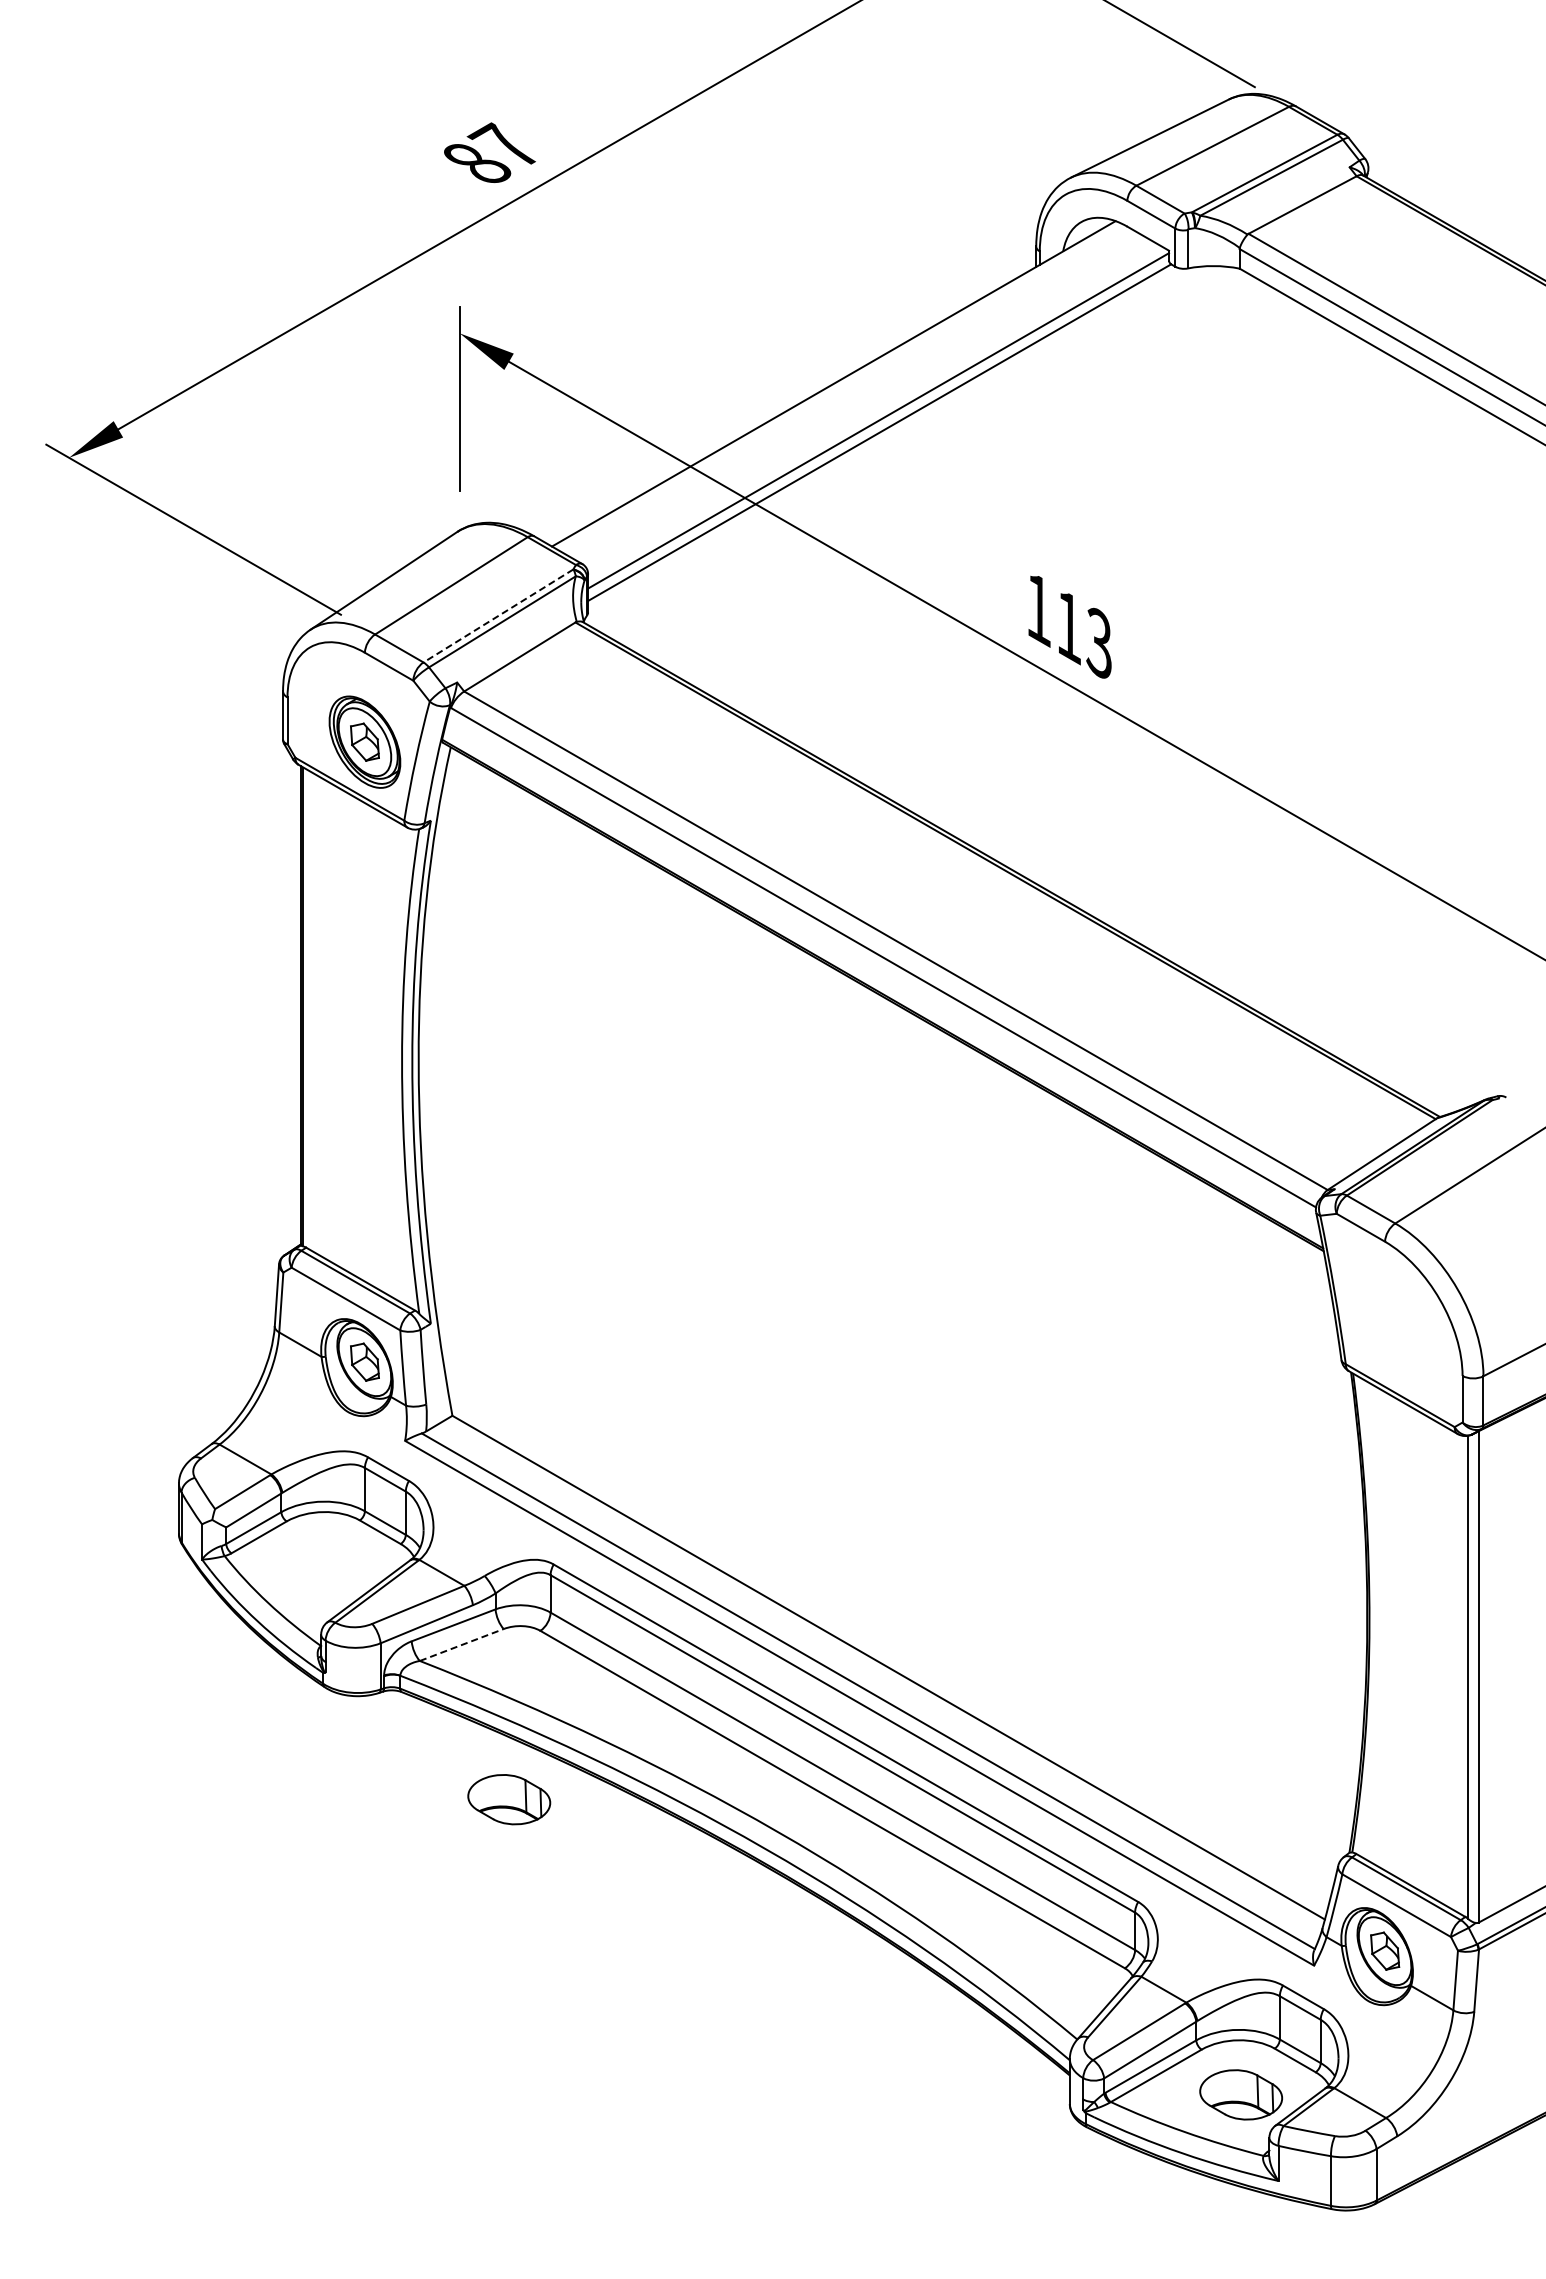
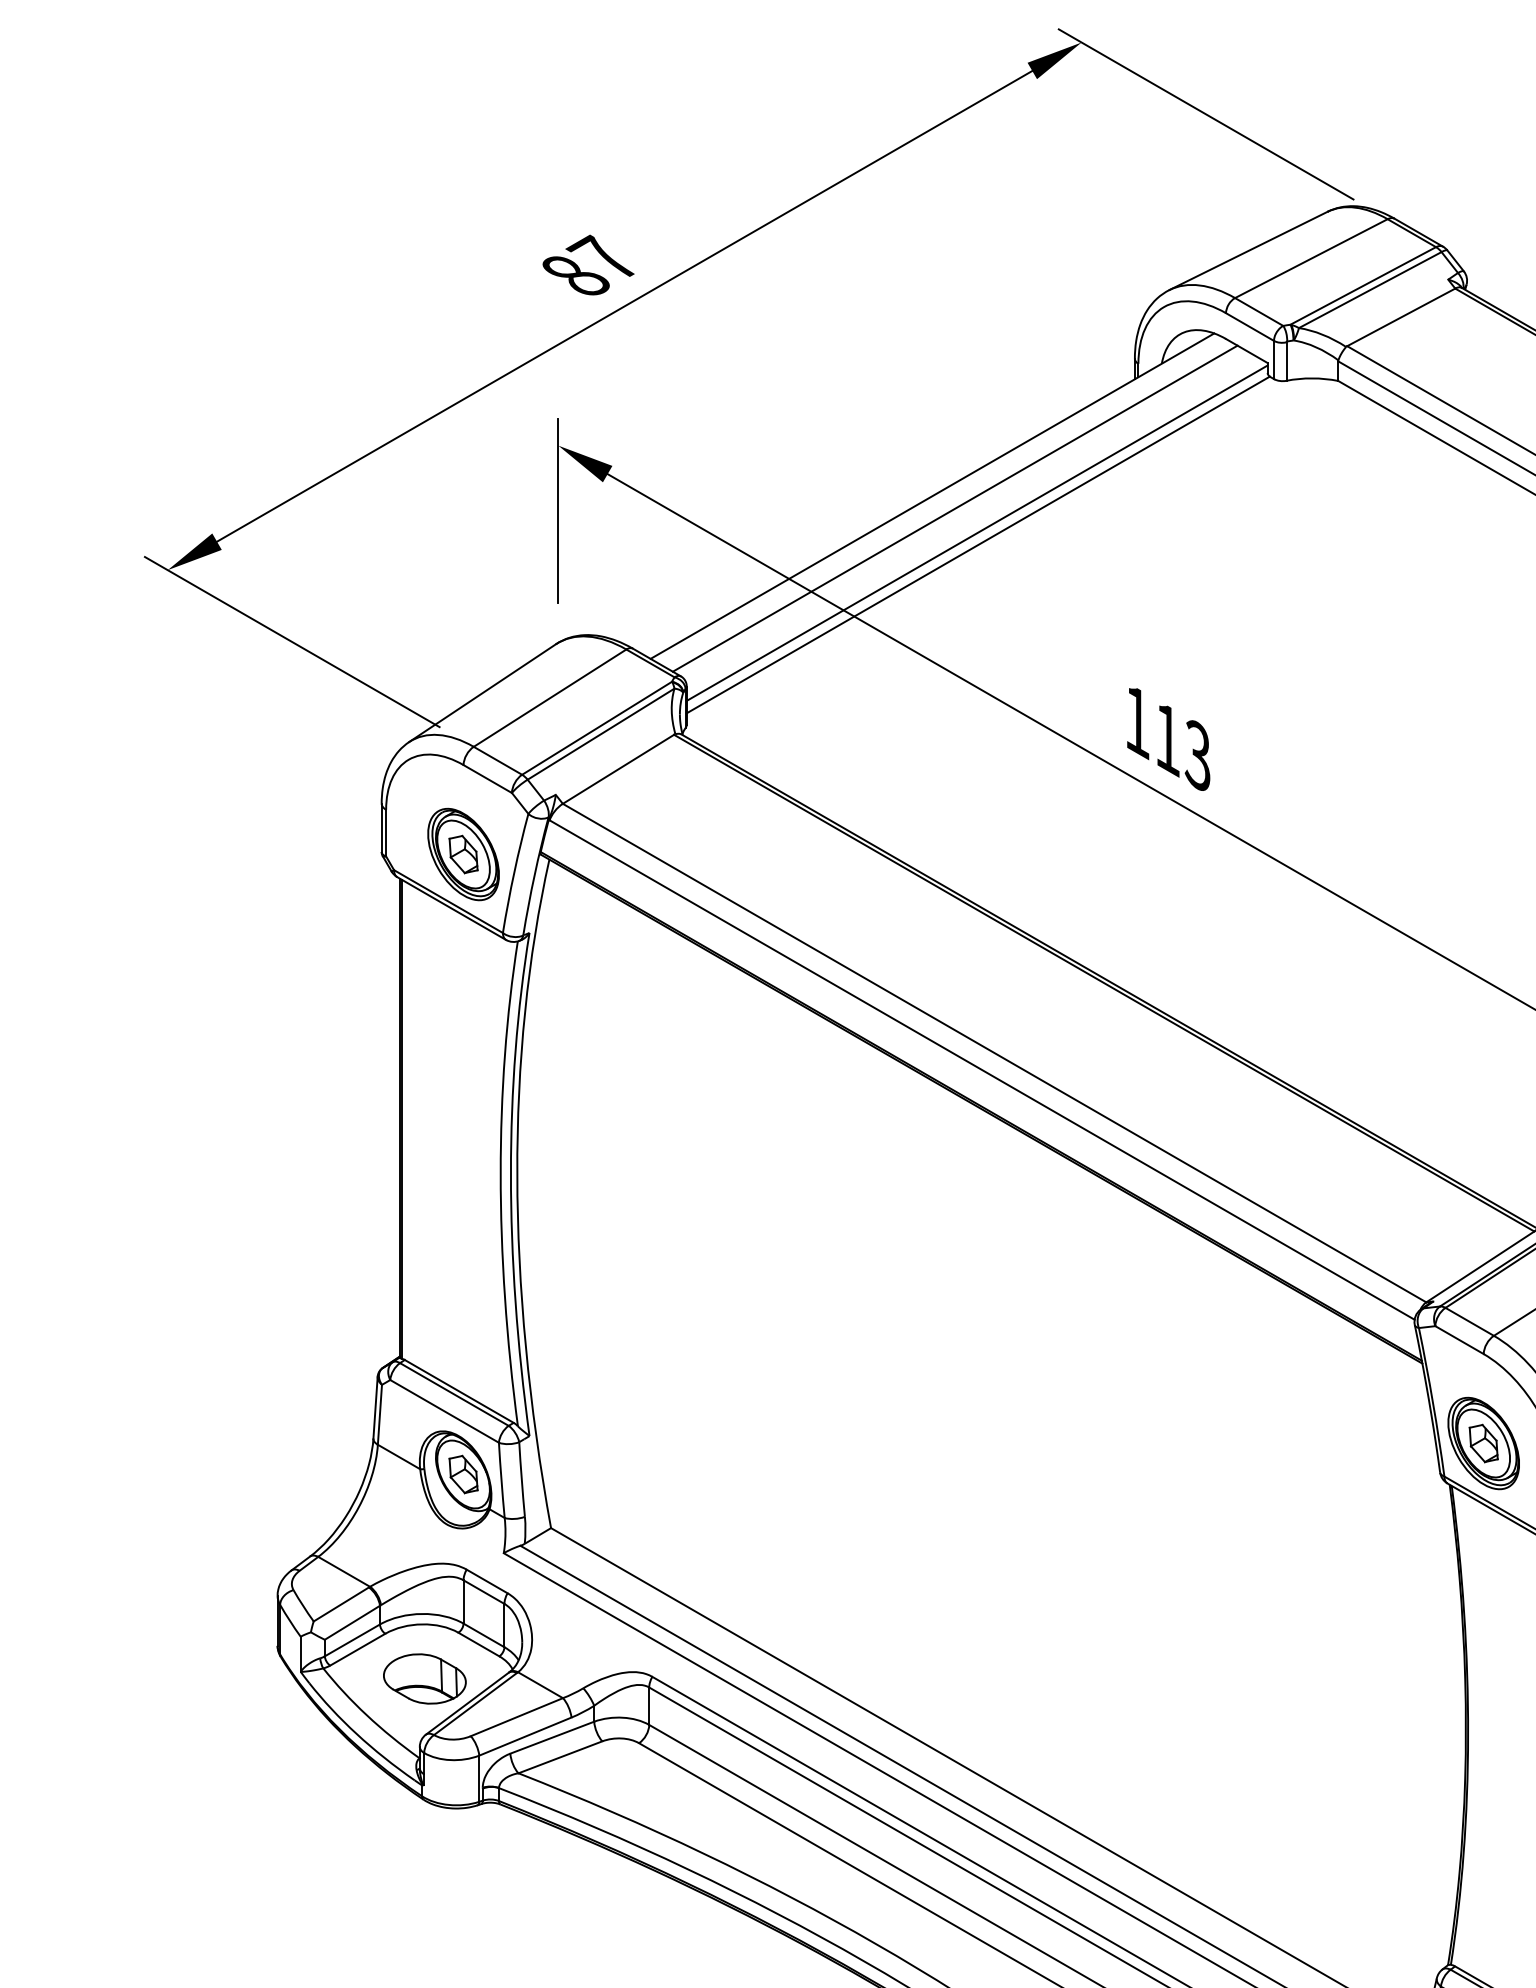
line: (856, 396) -> (955, 508), added
line: (498, 616) -> (597, 728), dashed -> solid
part: (1384, 1330) -> (1483, 1442), added
line: (461, 1645) -> (560, 1757), dashed -> solid
part: (509, 1799) -> (425, 1678), moved

